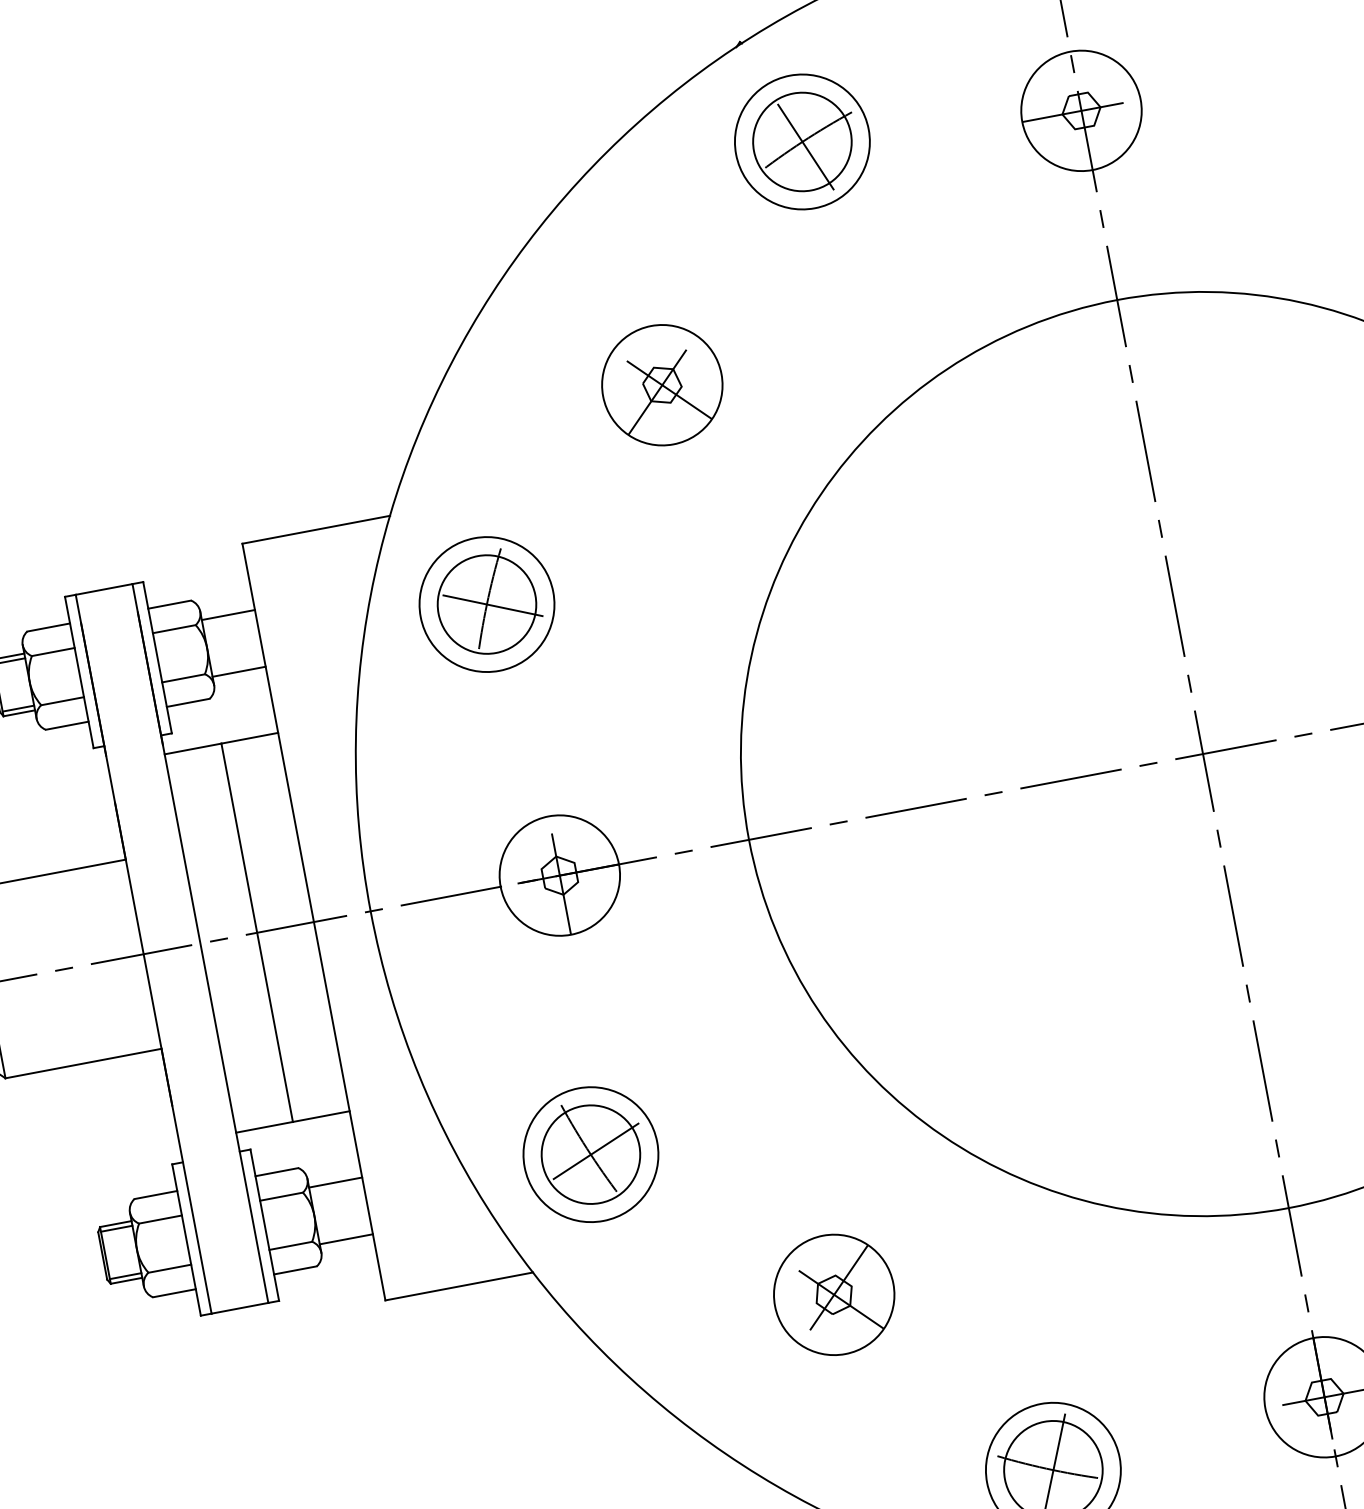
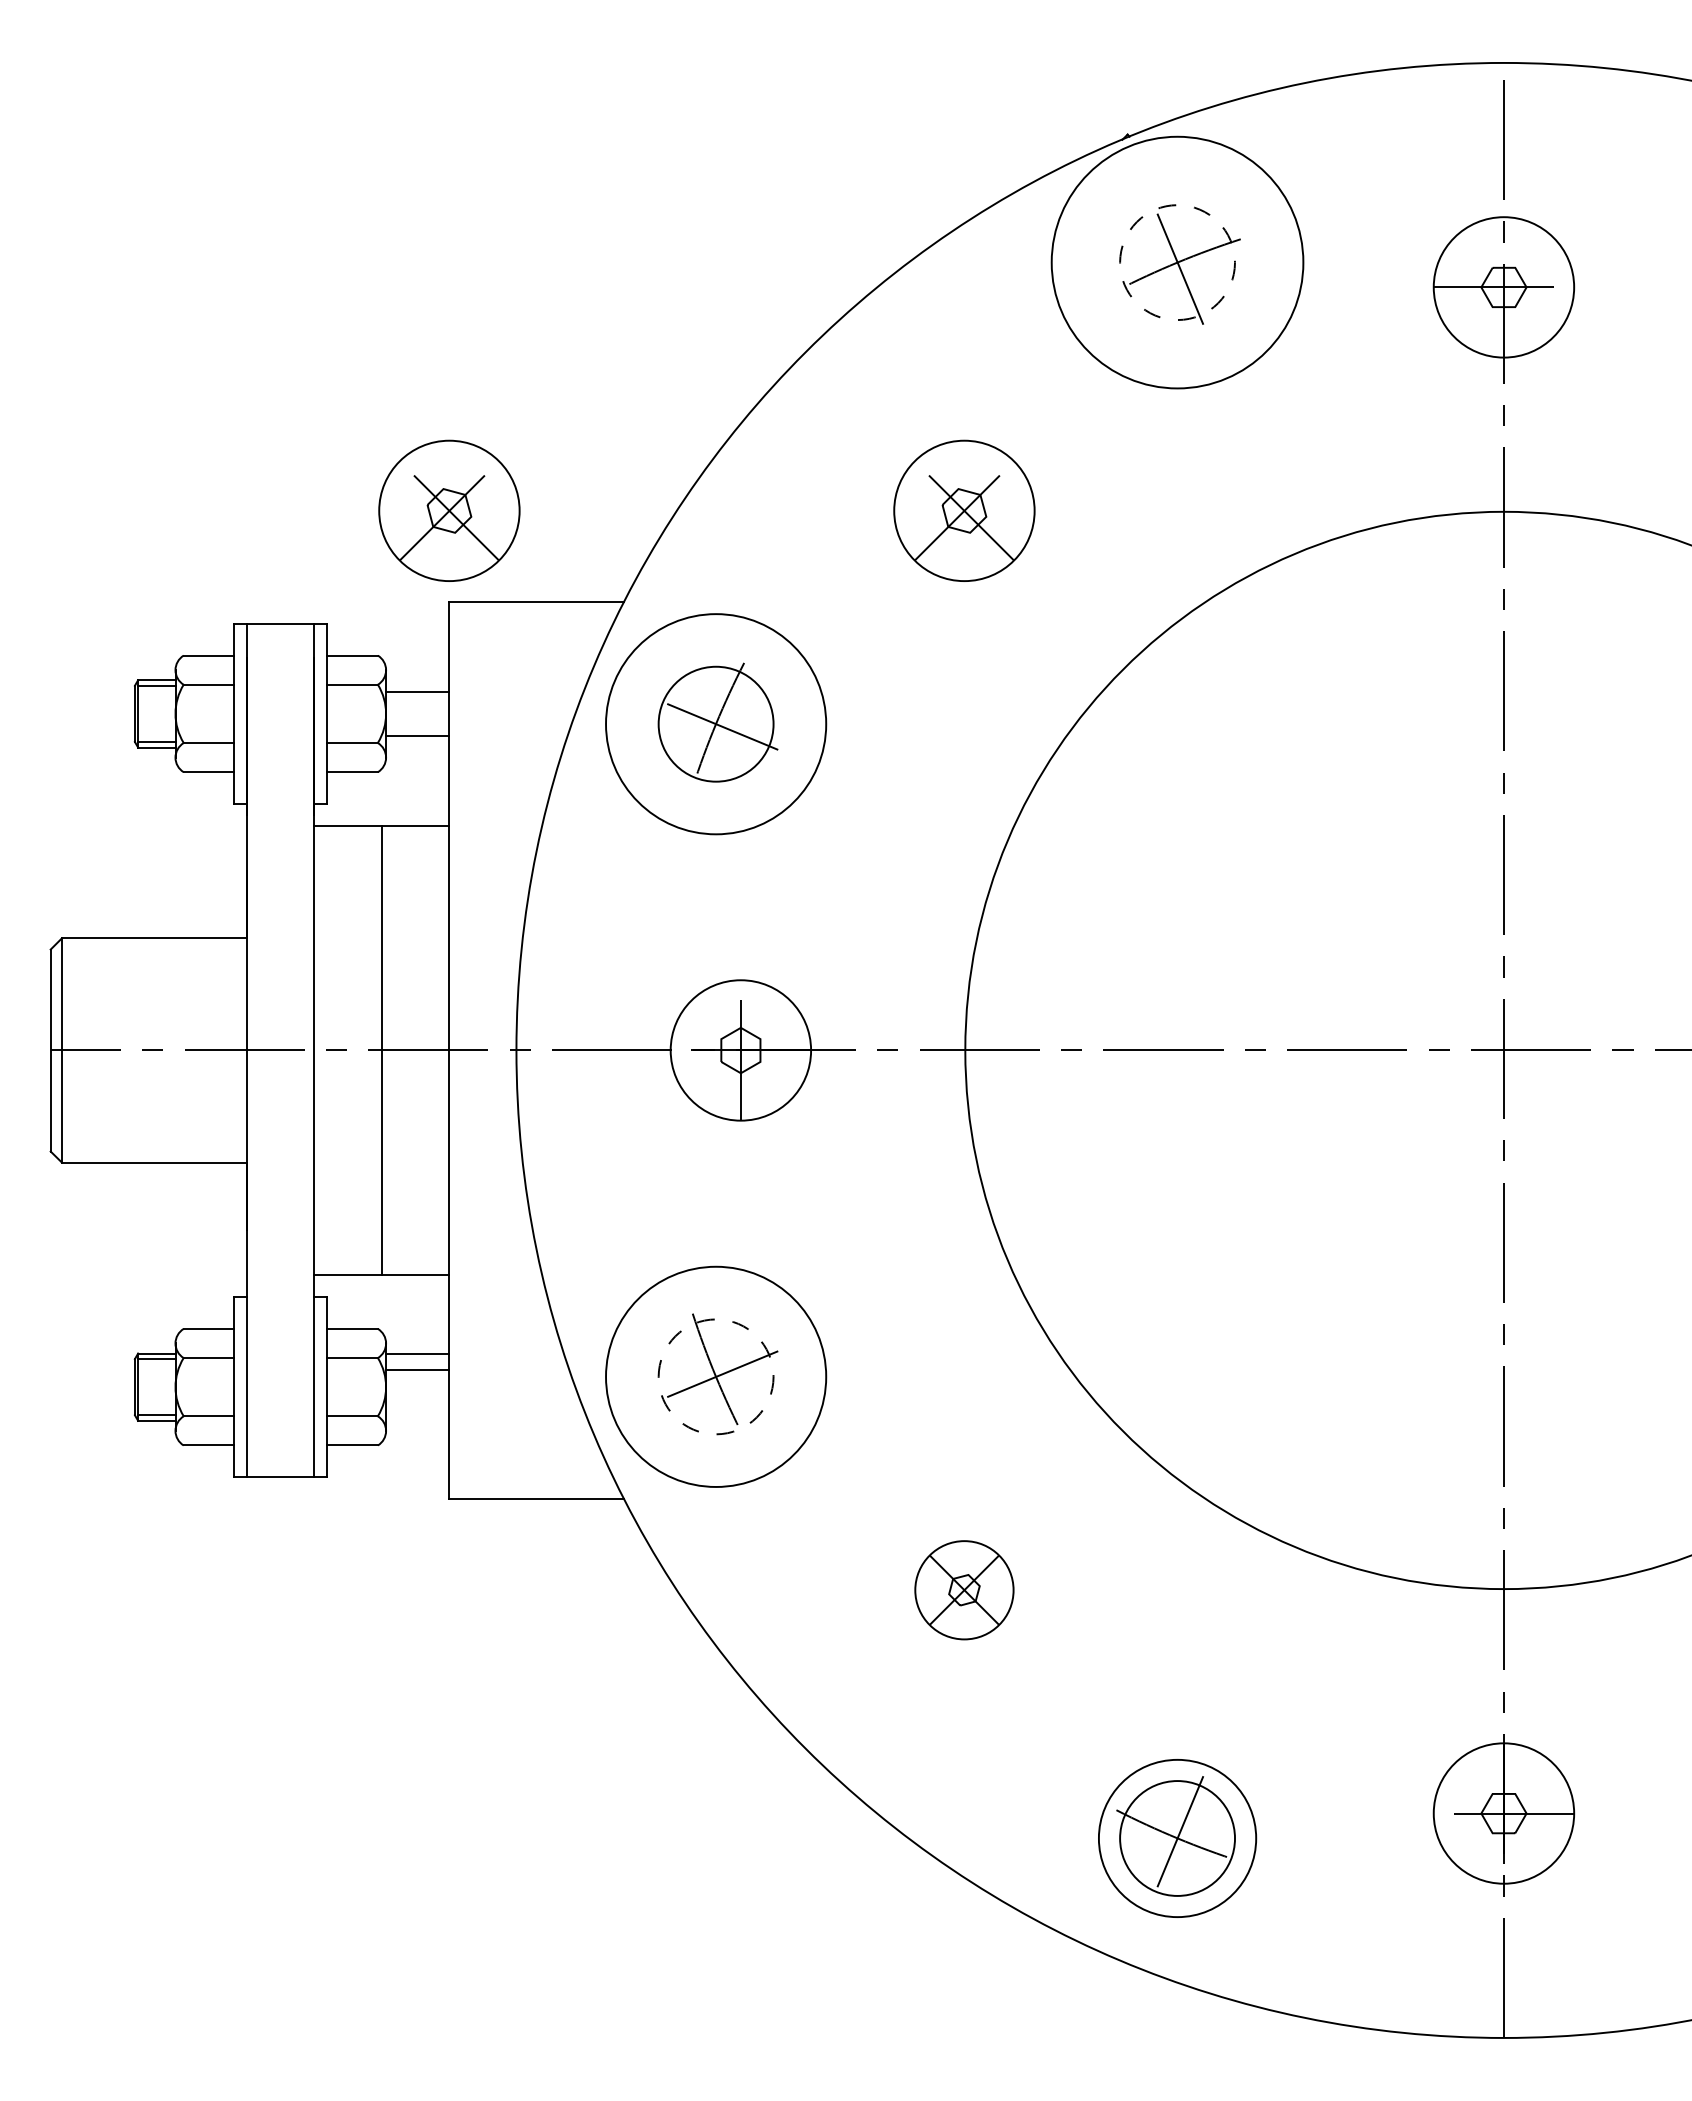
circle: (802, 141) -> (1177, 262), size x1.6
circle: (802, 141) -> (1177, 262), solid -> dashed
part: (228, 466) -> (449, 510), added
circle: (486, 604) -> (715, 723), size x1.4
line: (228, 615) -> (417, 736), moved
line: (239, 671) -> (417, 691), moved
circle: (590, 1154) -> (715, 1376), size x1.4
circle: (590, 1154) -> (715, 1376), solid -> dashed
line: (346, 1239) -> (417, 1369), moved
part: (834, 1295) -> (964, 1590), size x0.7

